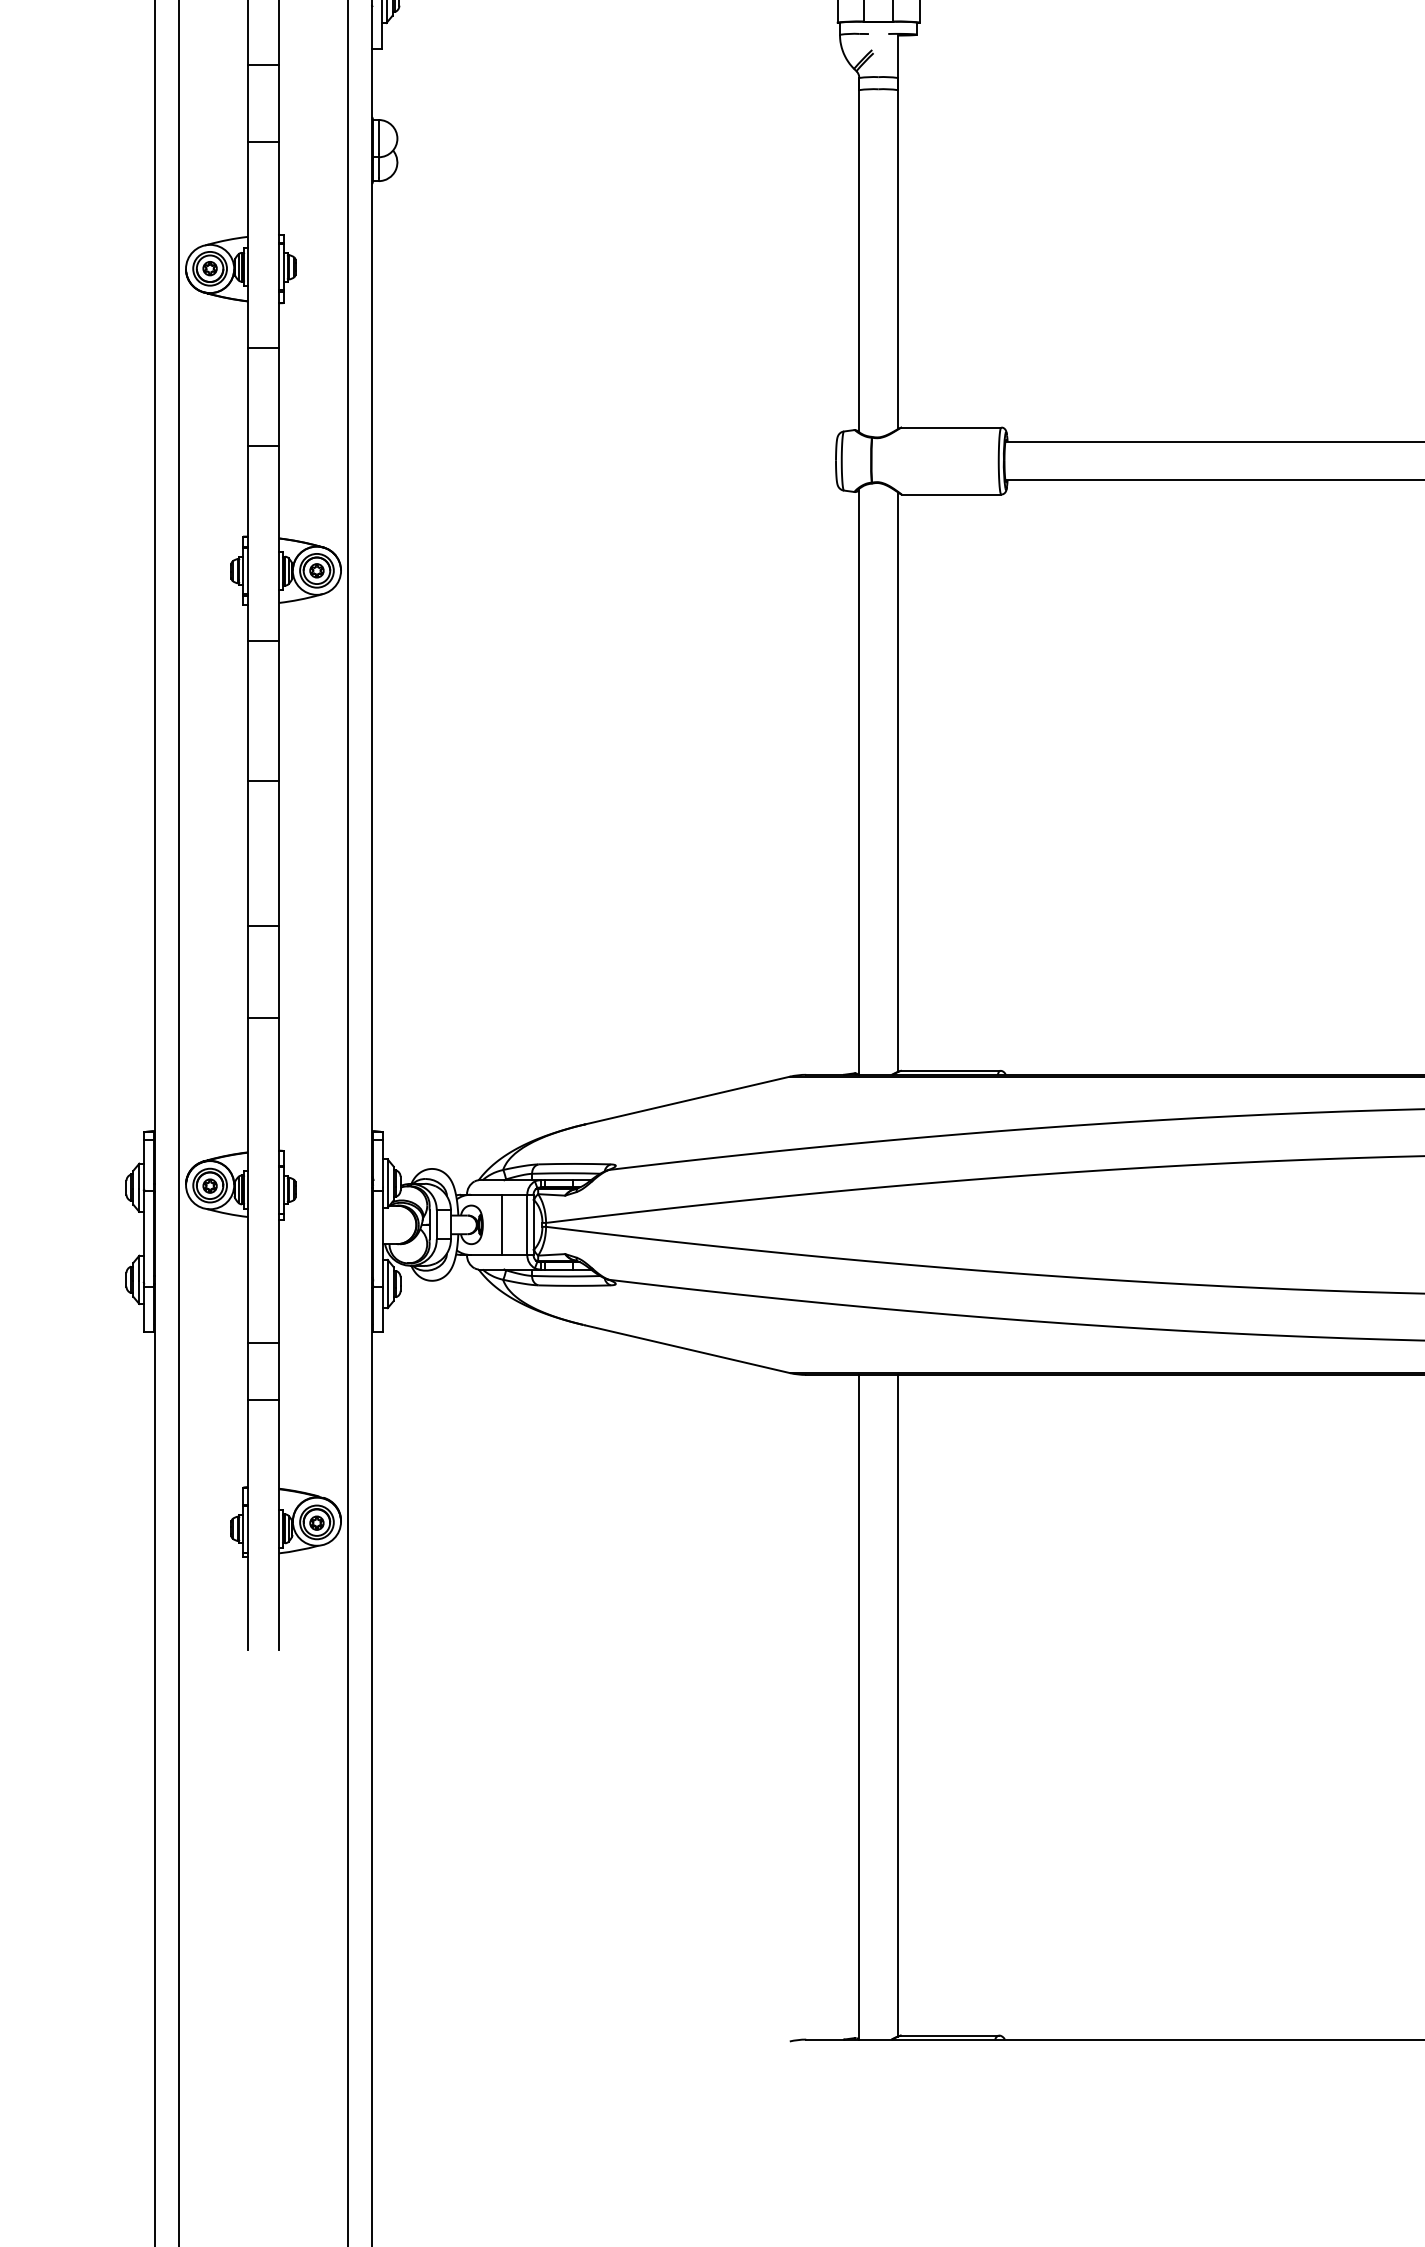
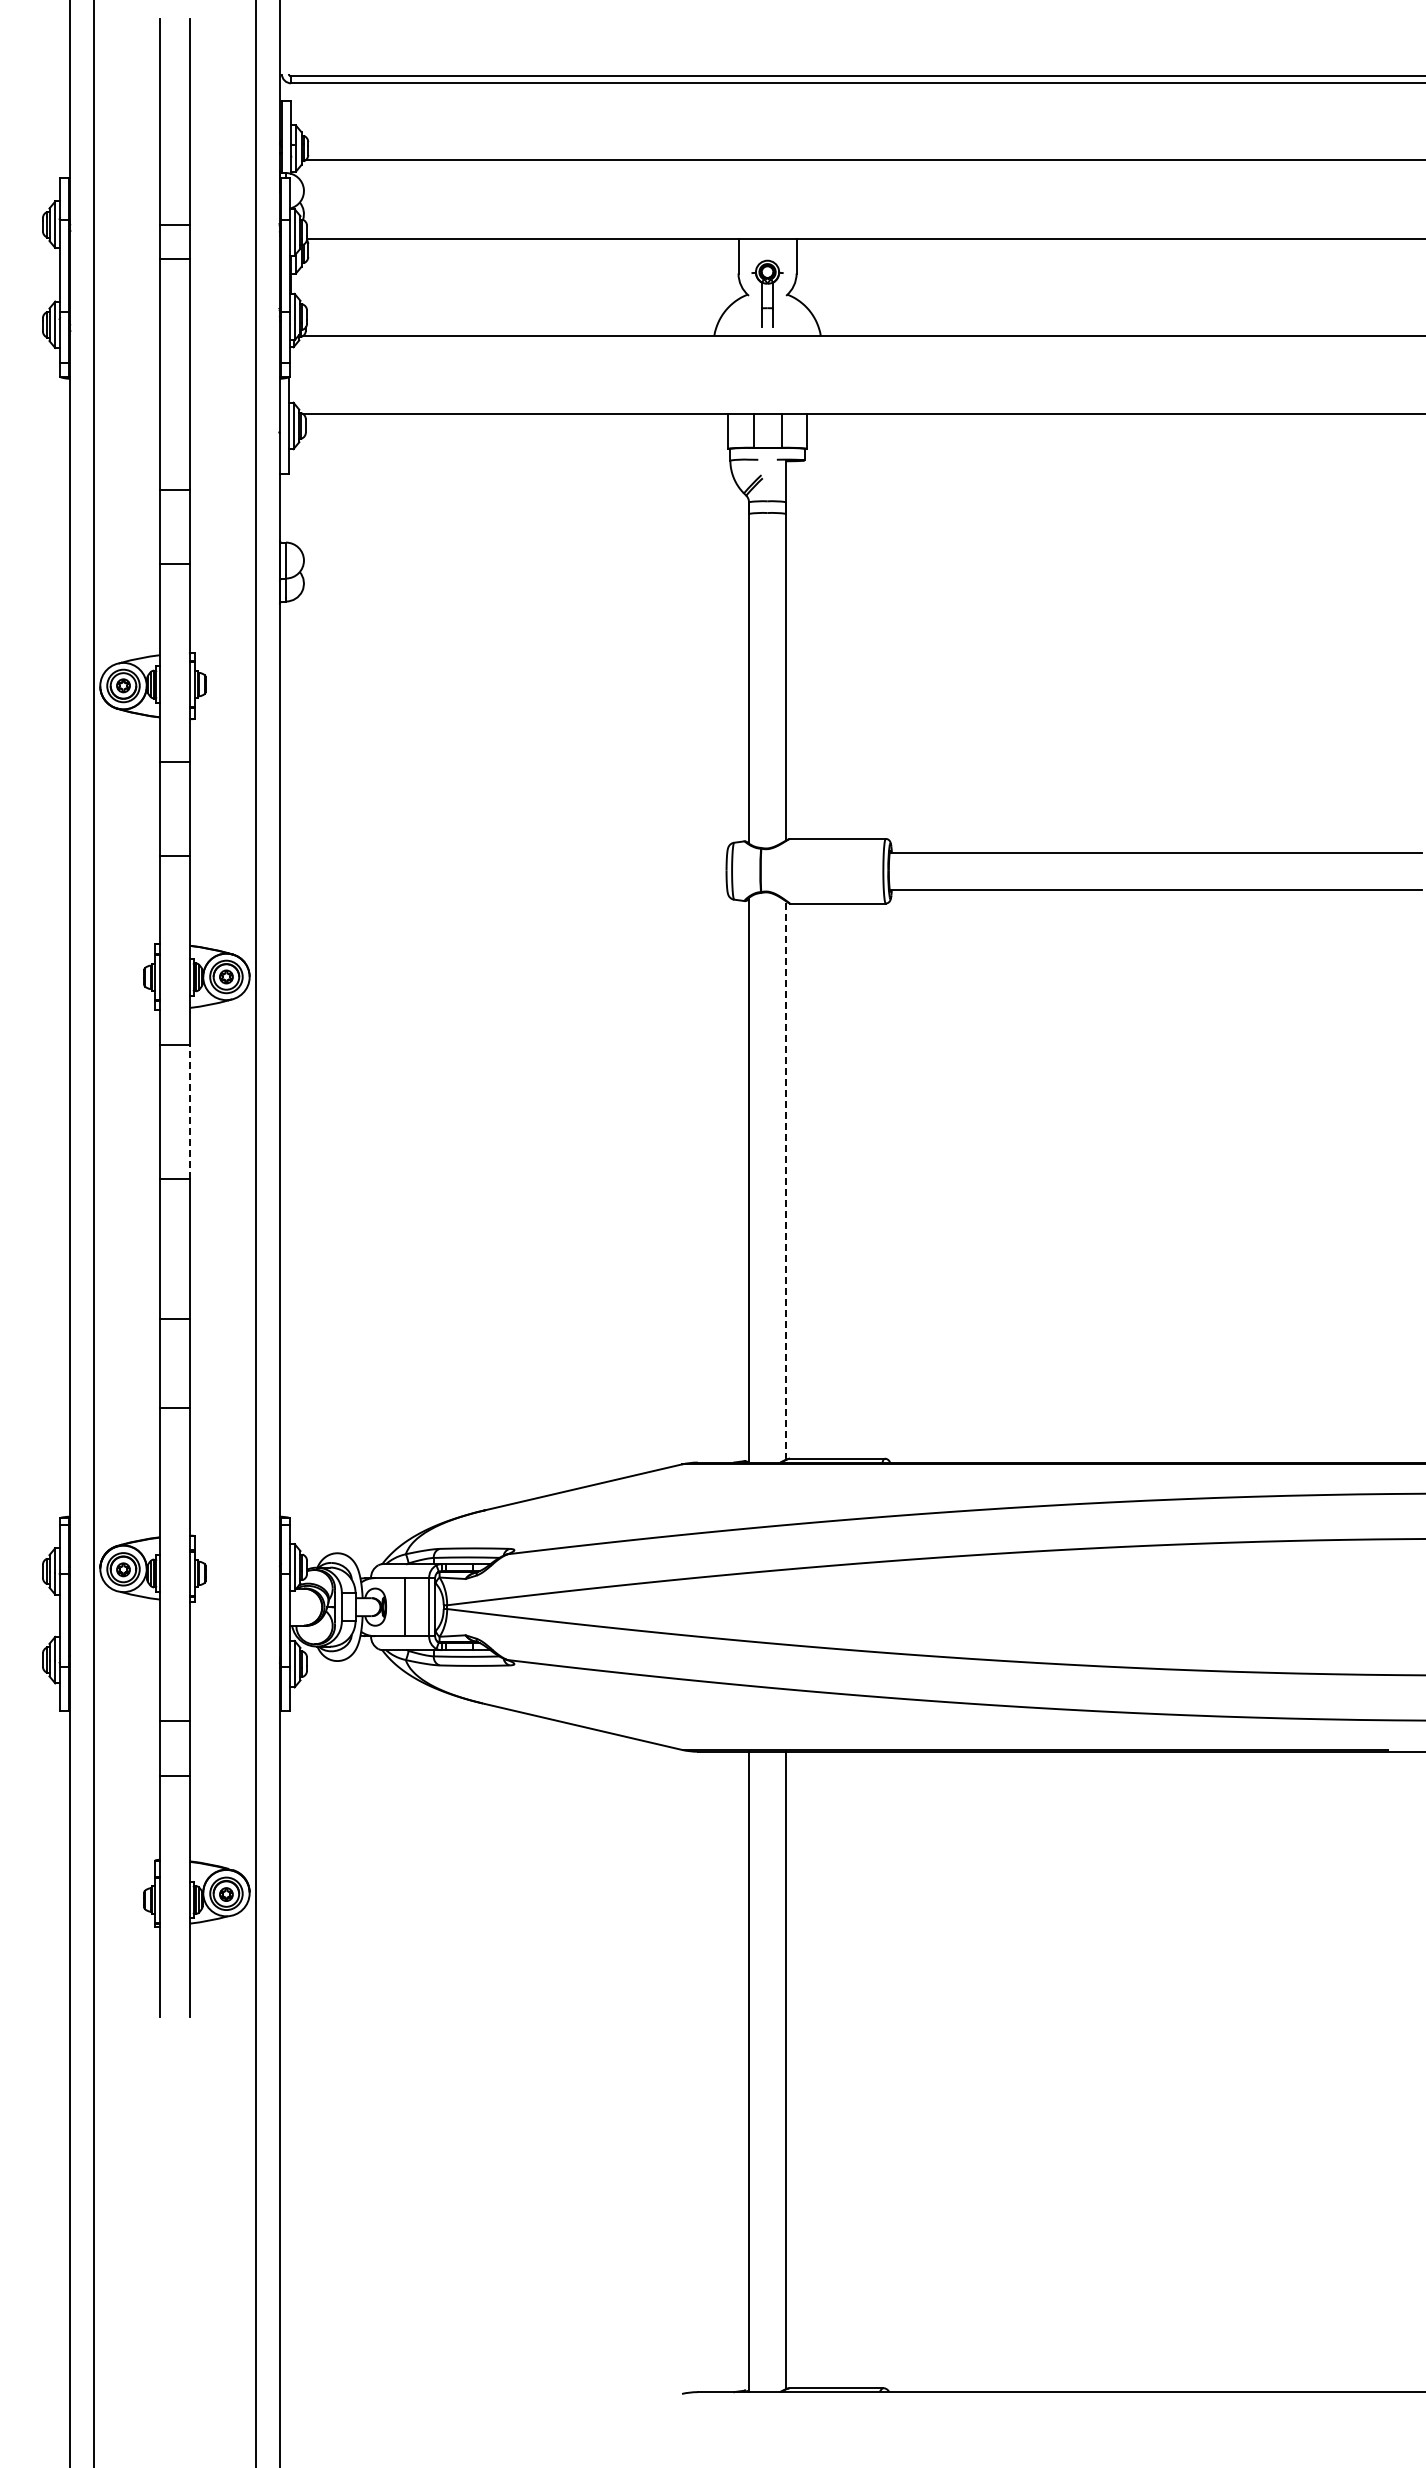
line: (279, 710) -> (190, 1111), solid -> dashed
line: (898, 782) -> (786, 1180), solid -> dashed

